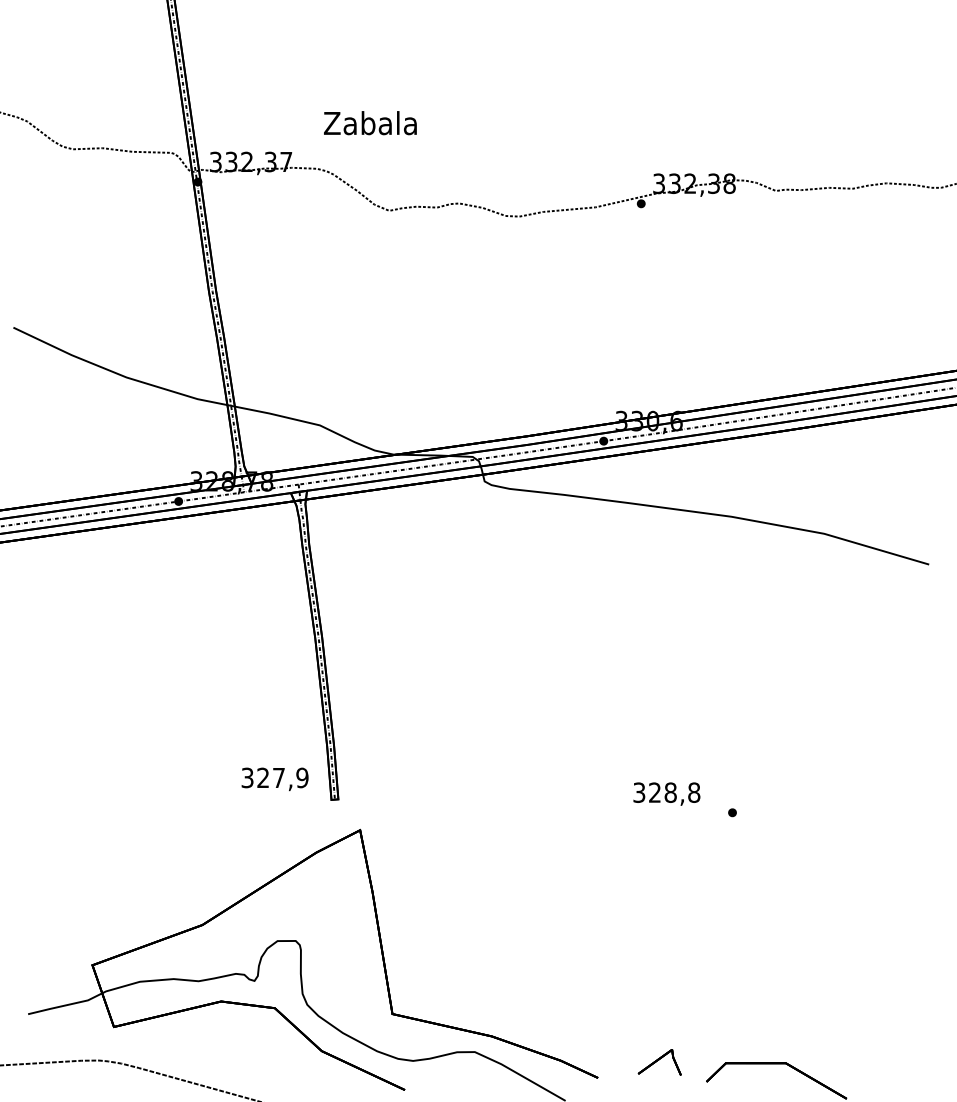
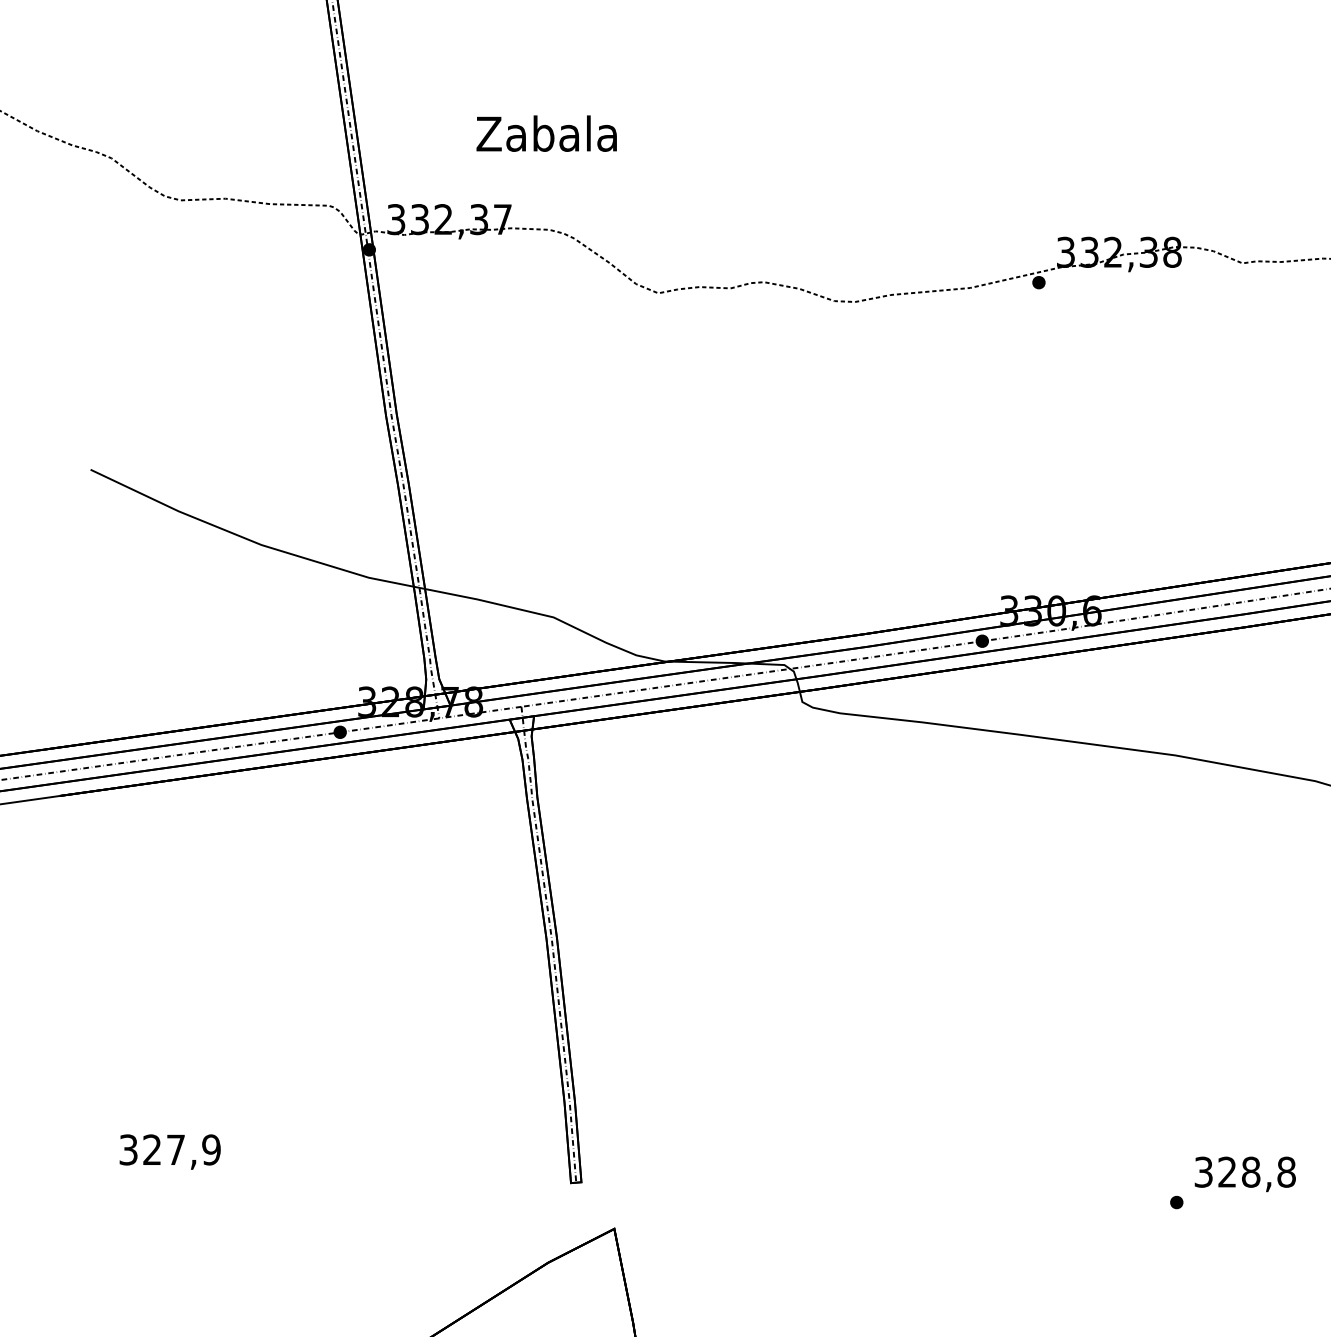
text: (370, 123) -> (546, 134), moved
text: (274, 779) -> (169, 1152), moved
text: (666, 793) -> (1244, 1173), moved

